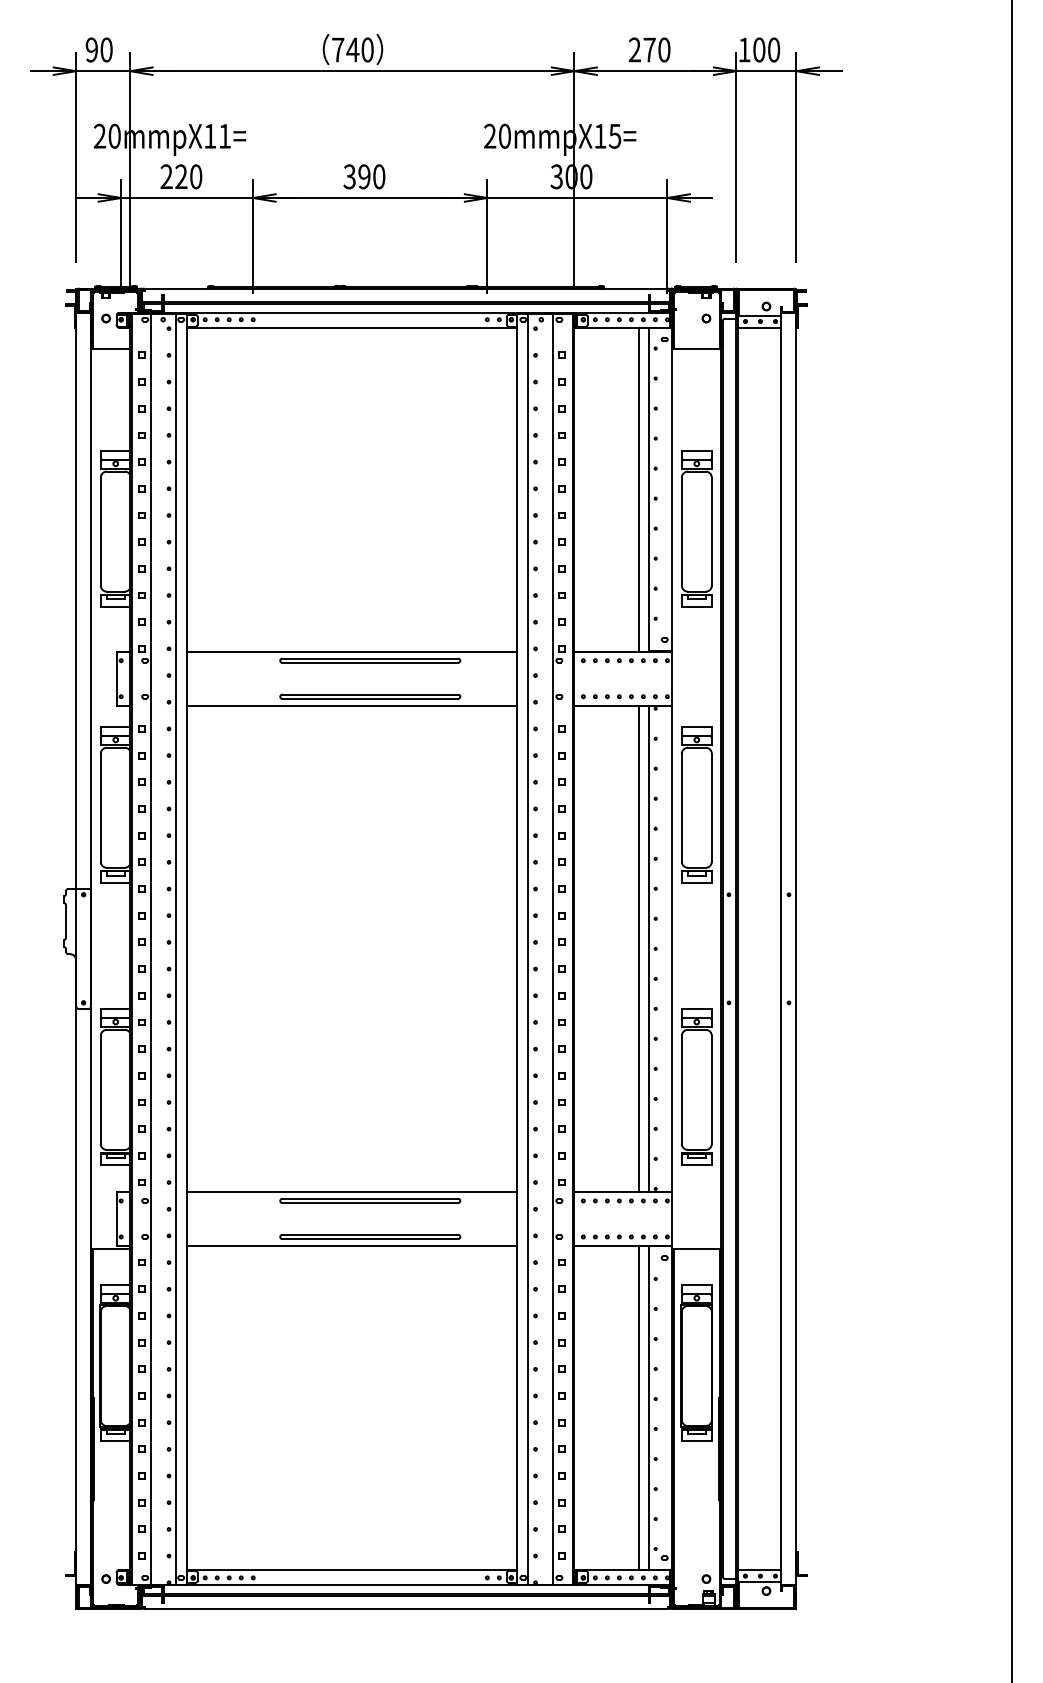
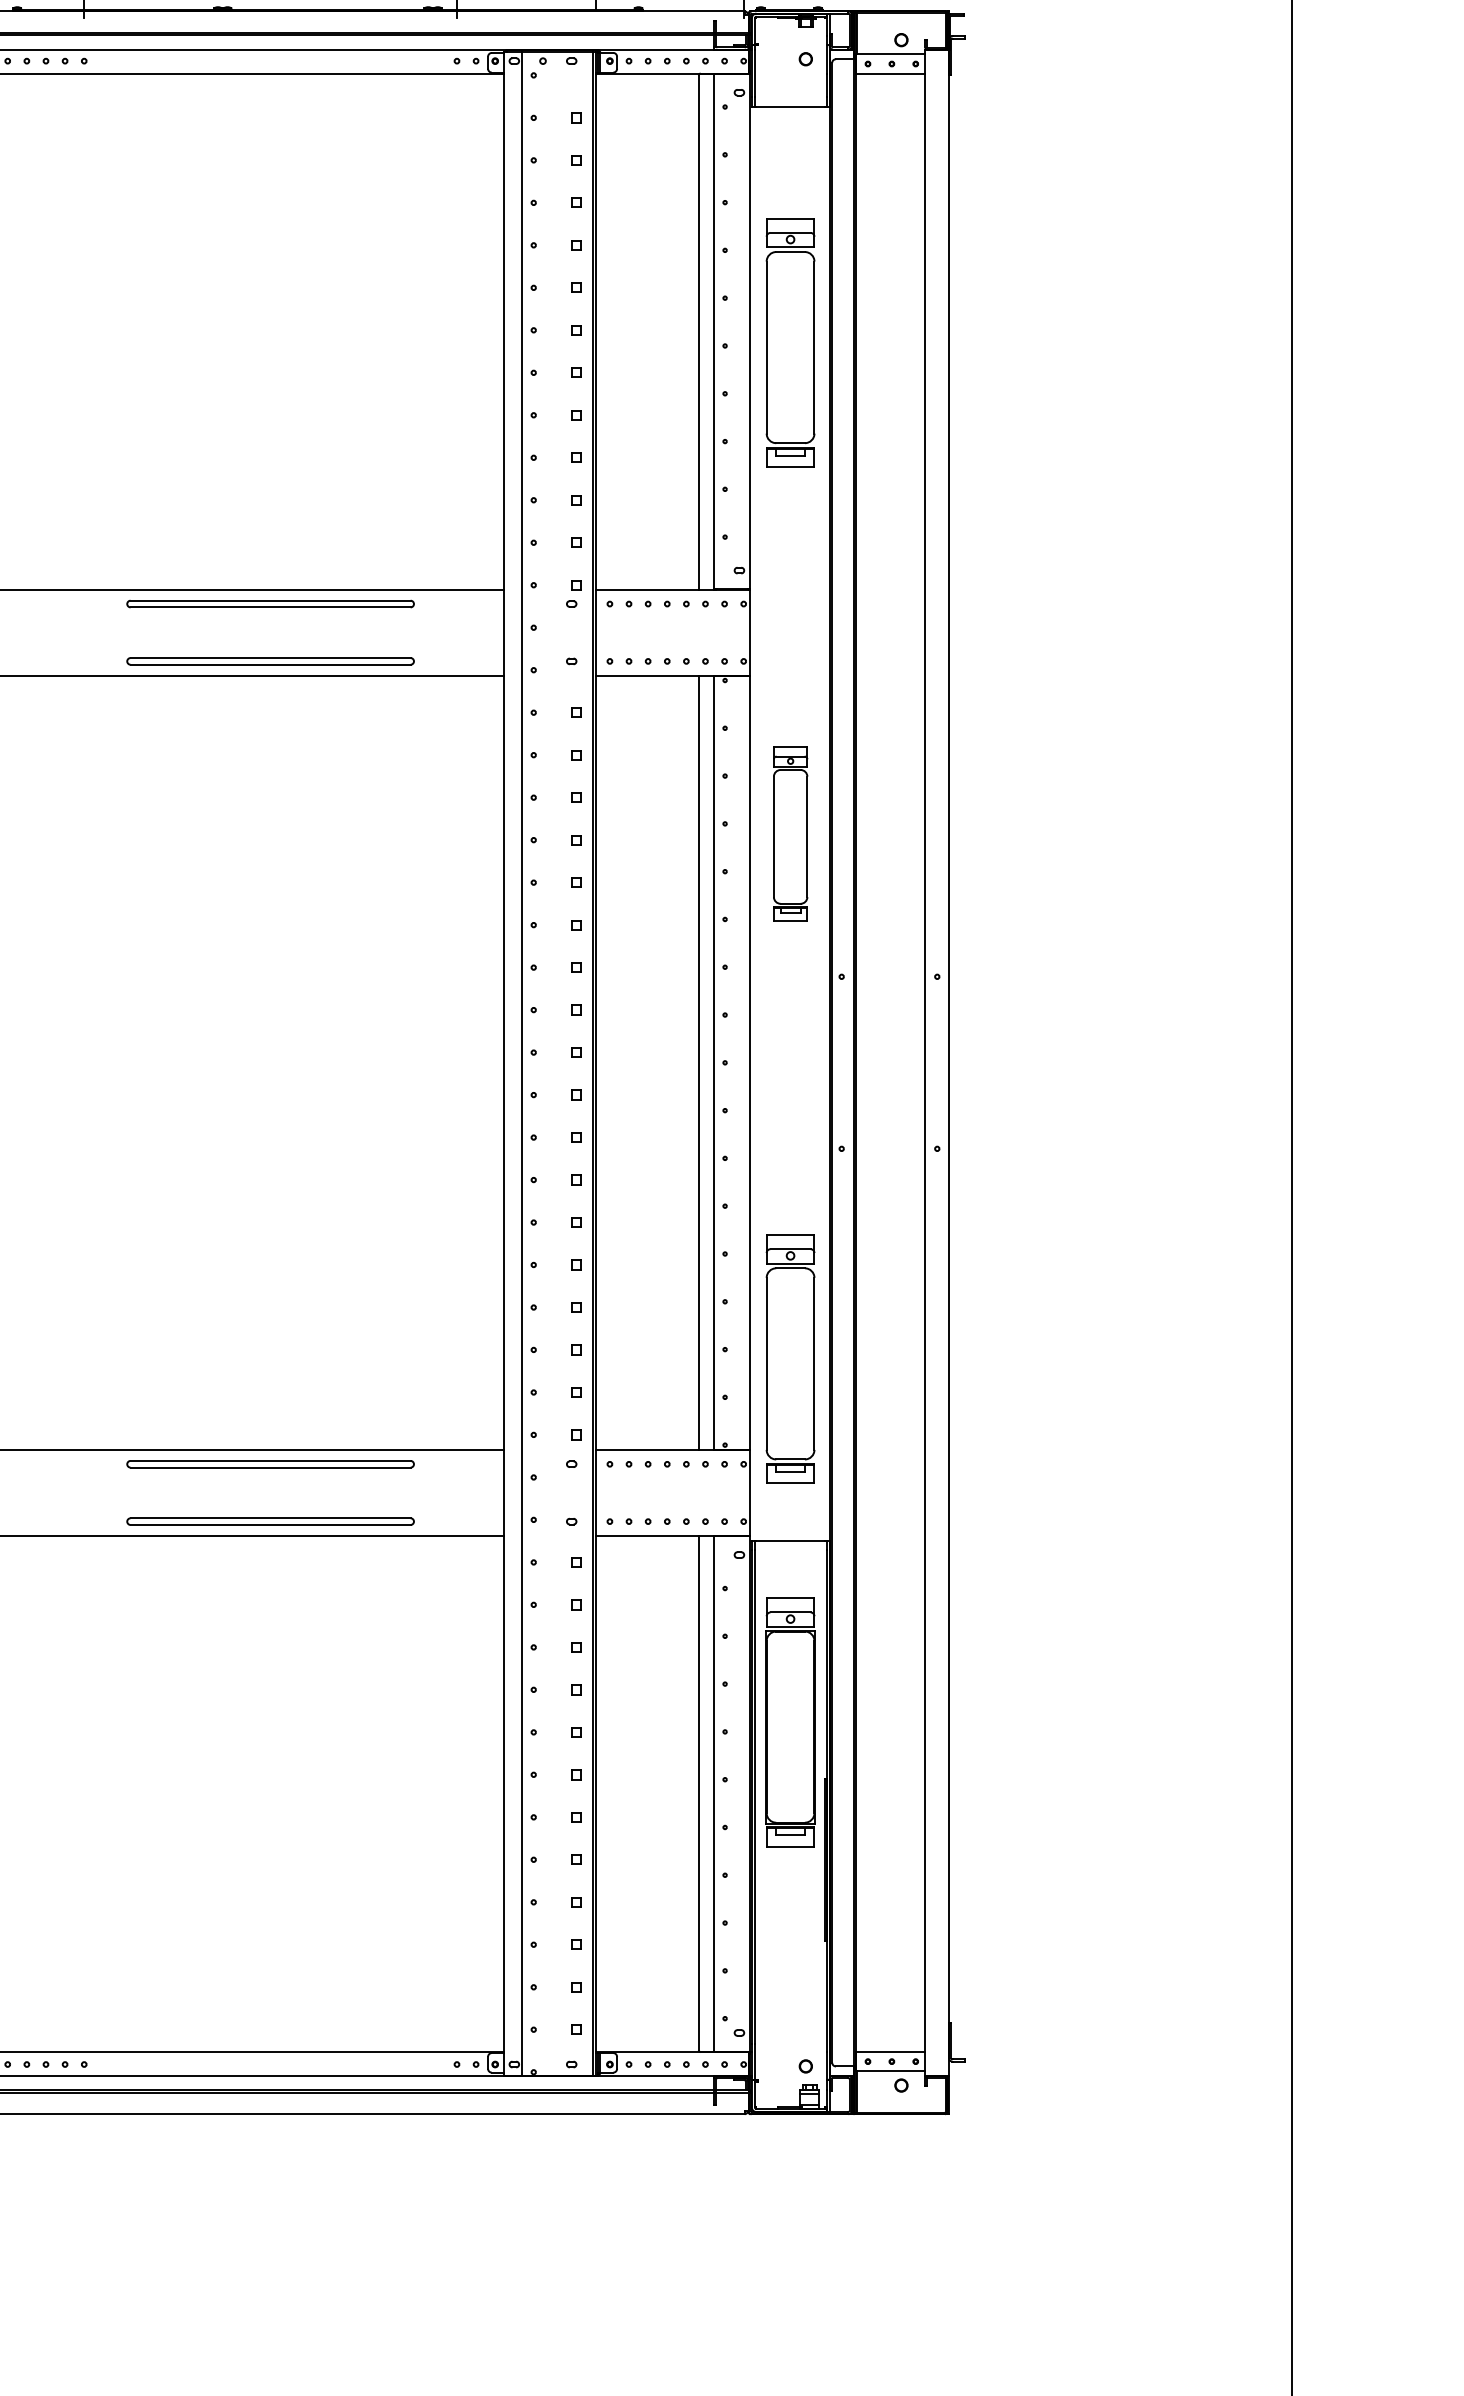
part: (696, 528) -> (790, 342), moved
part: (696, 804) -> (790, 833), size x0.7
line: (553, 949) -> (562, 1063), removed
part: (696, 1086) -> (790, 1358), moved

